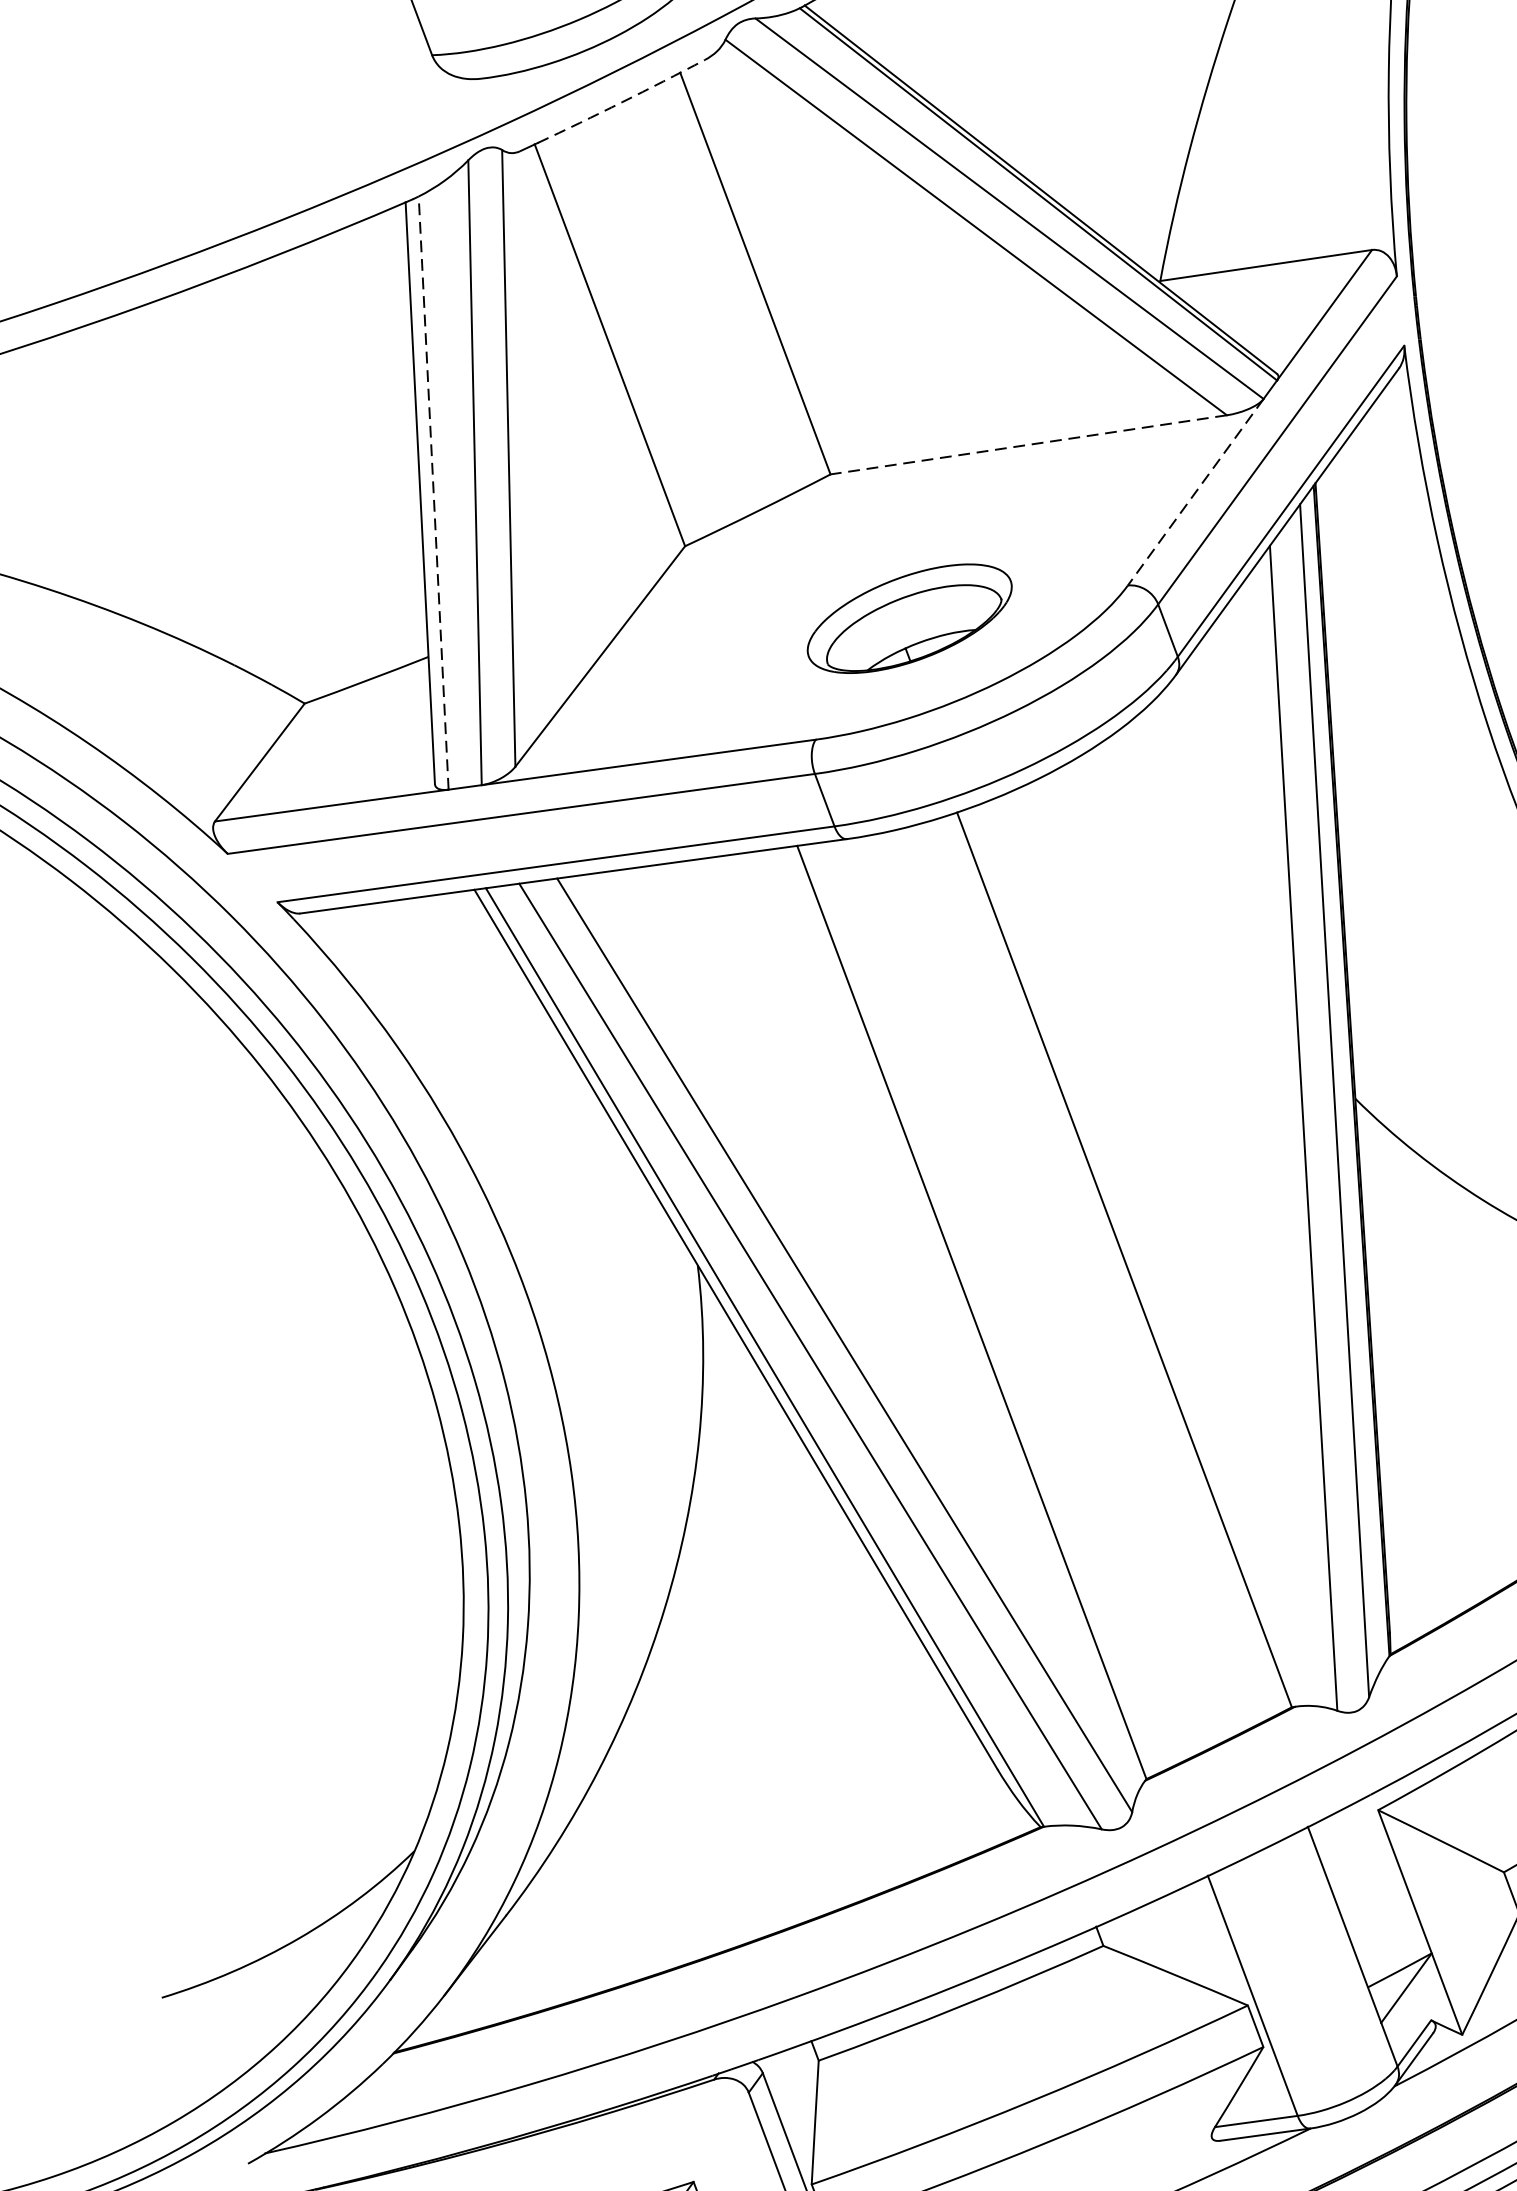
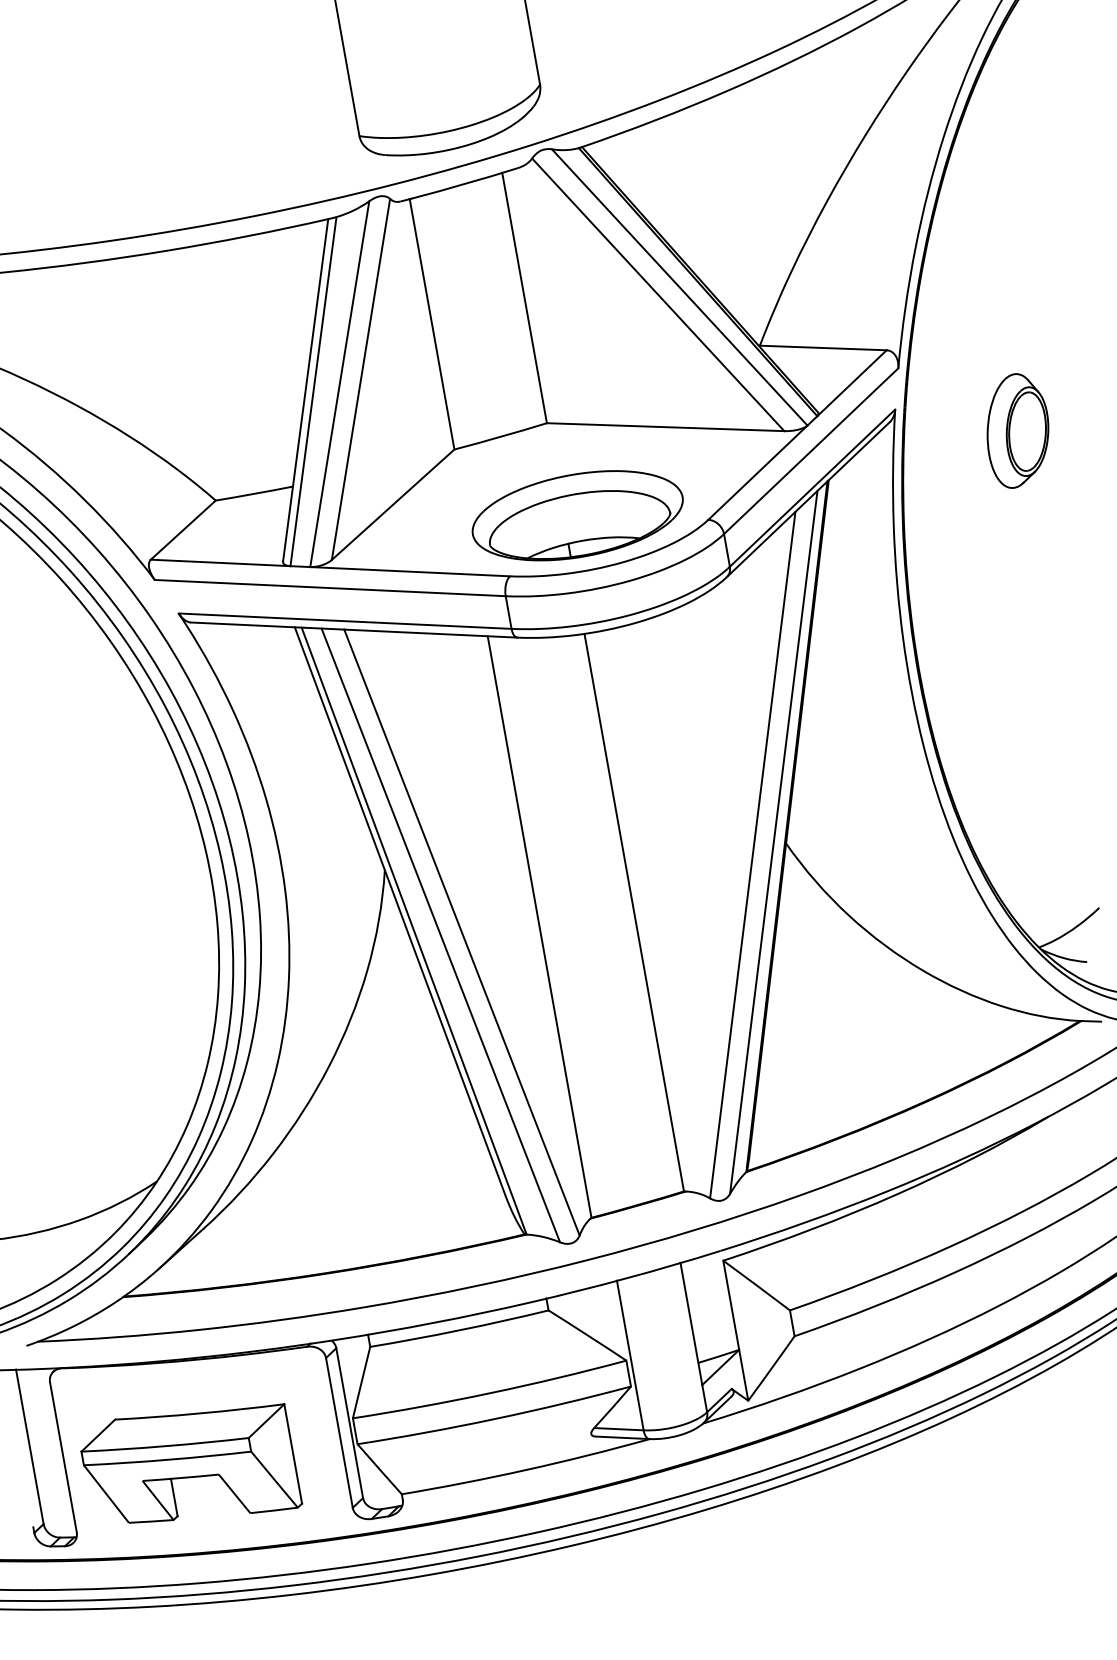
arc: (622, 101) -> (465, 183), dashed -> solid
line: (1028, 445) -> (665, 427), dashed -> solid
line: (433, 492) -> (313, 391), dashed -> solid
line: (1195, 493) -> (757, 473), dashed -> solid
part: (909, 618) -> (577, 515), size x1.67

